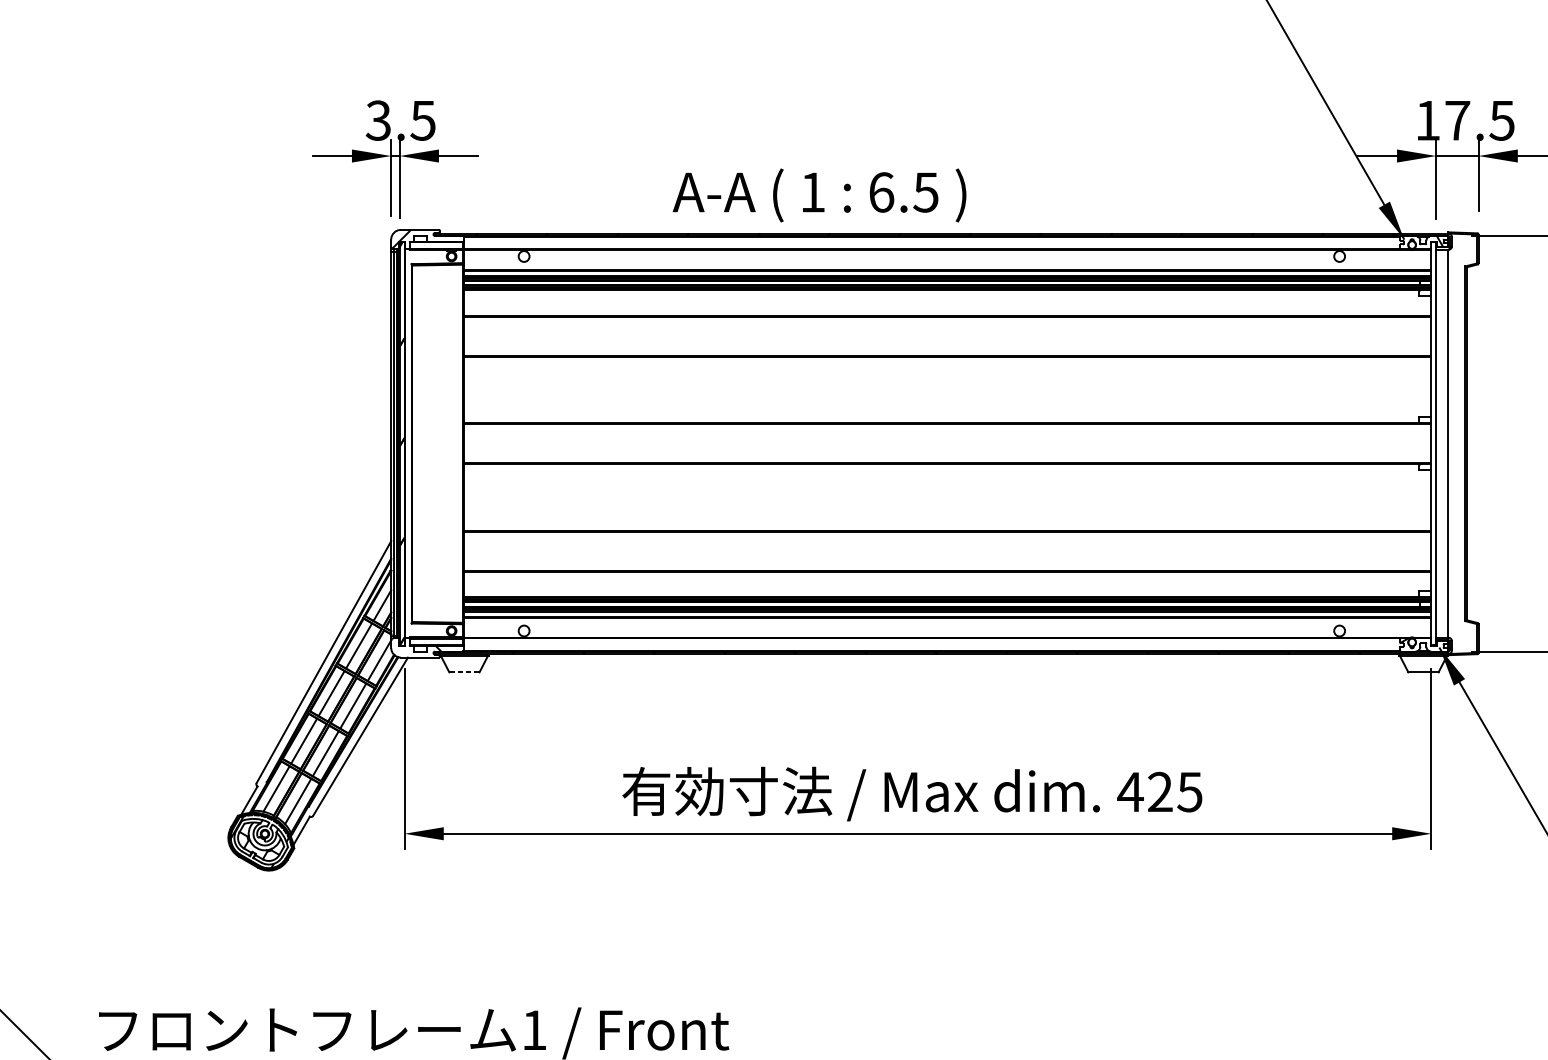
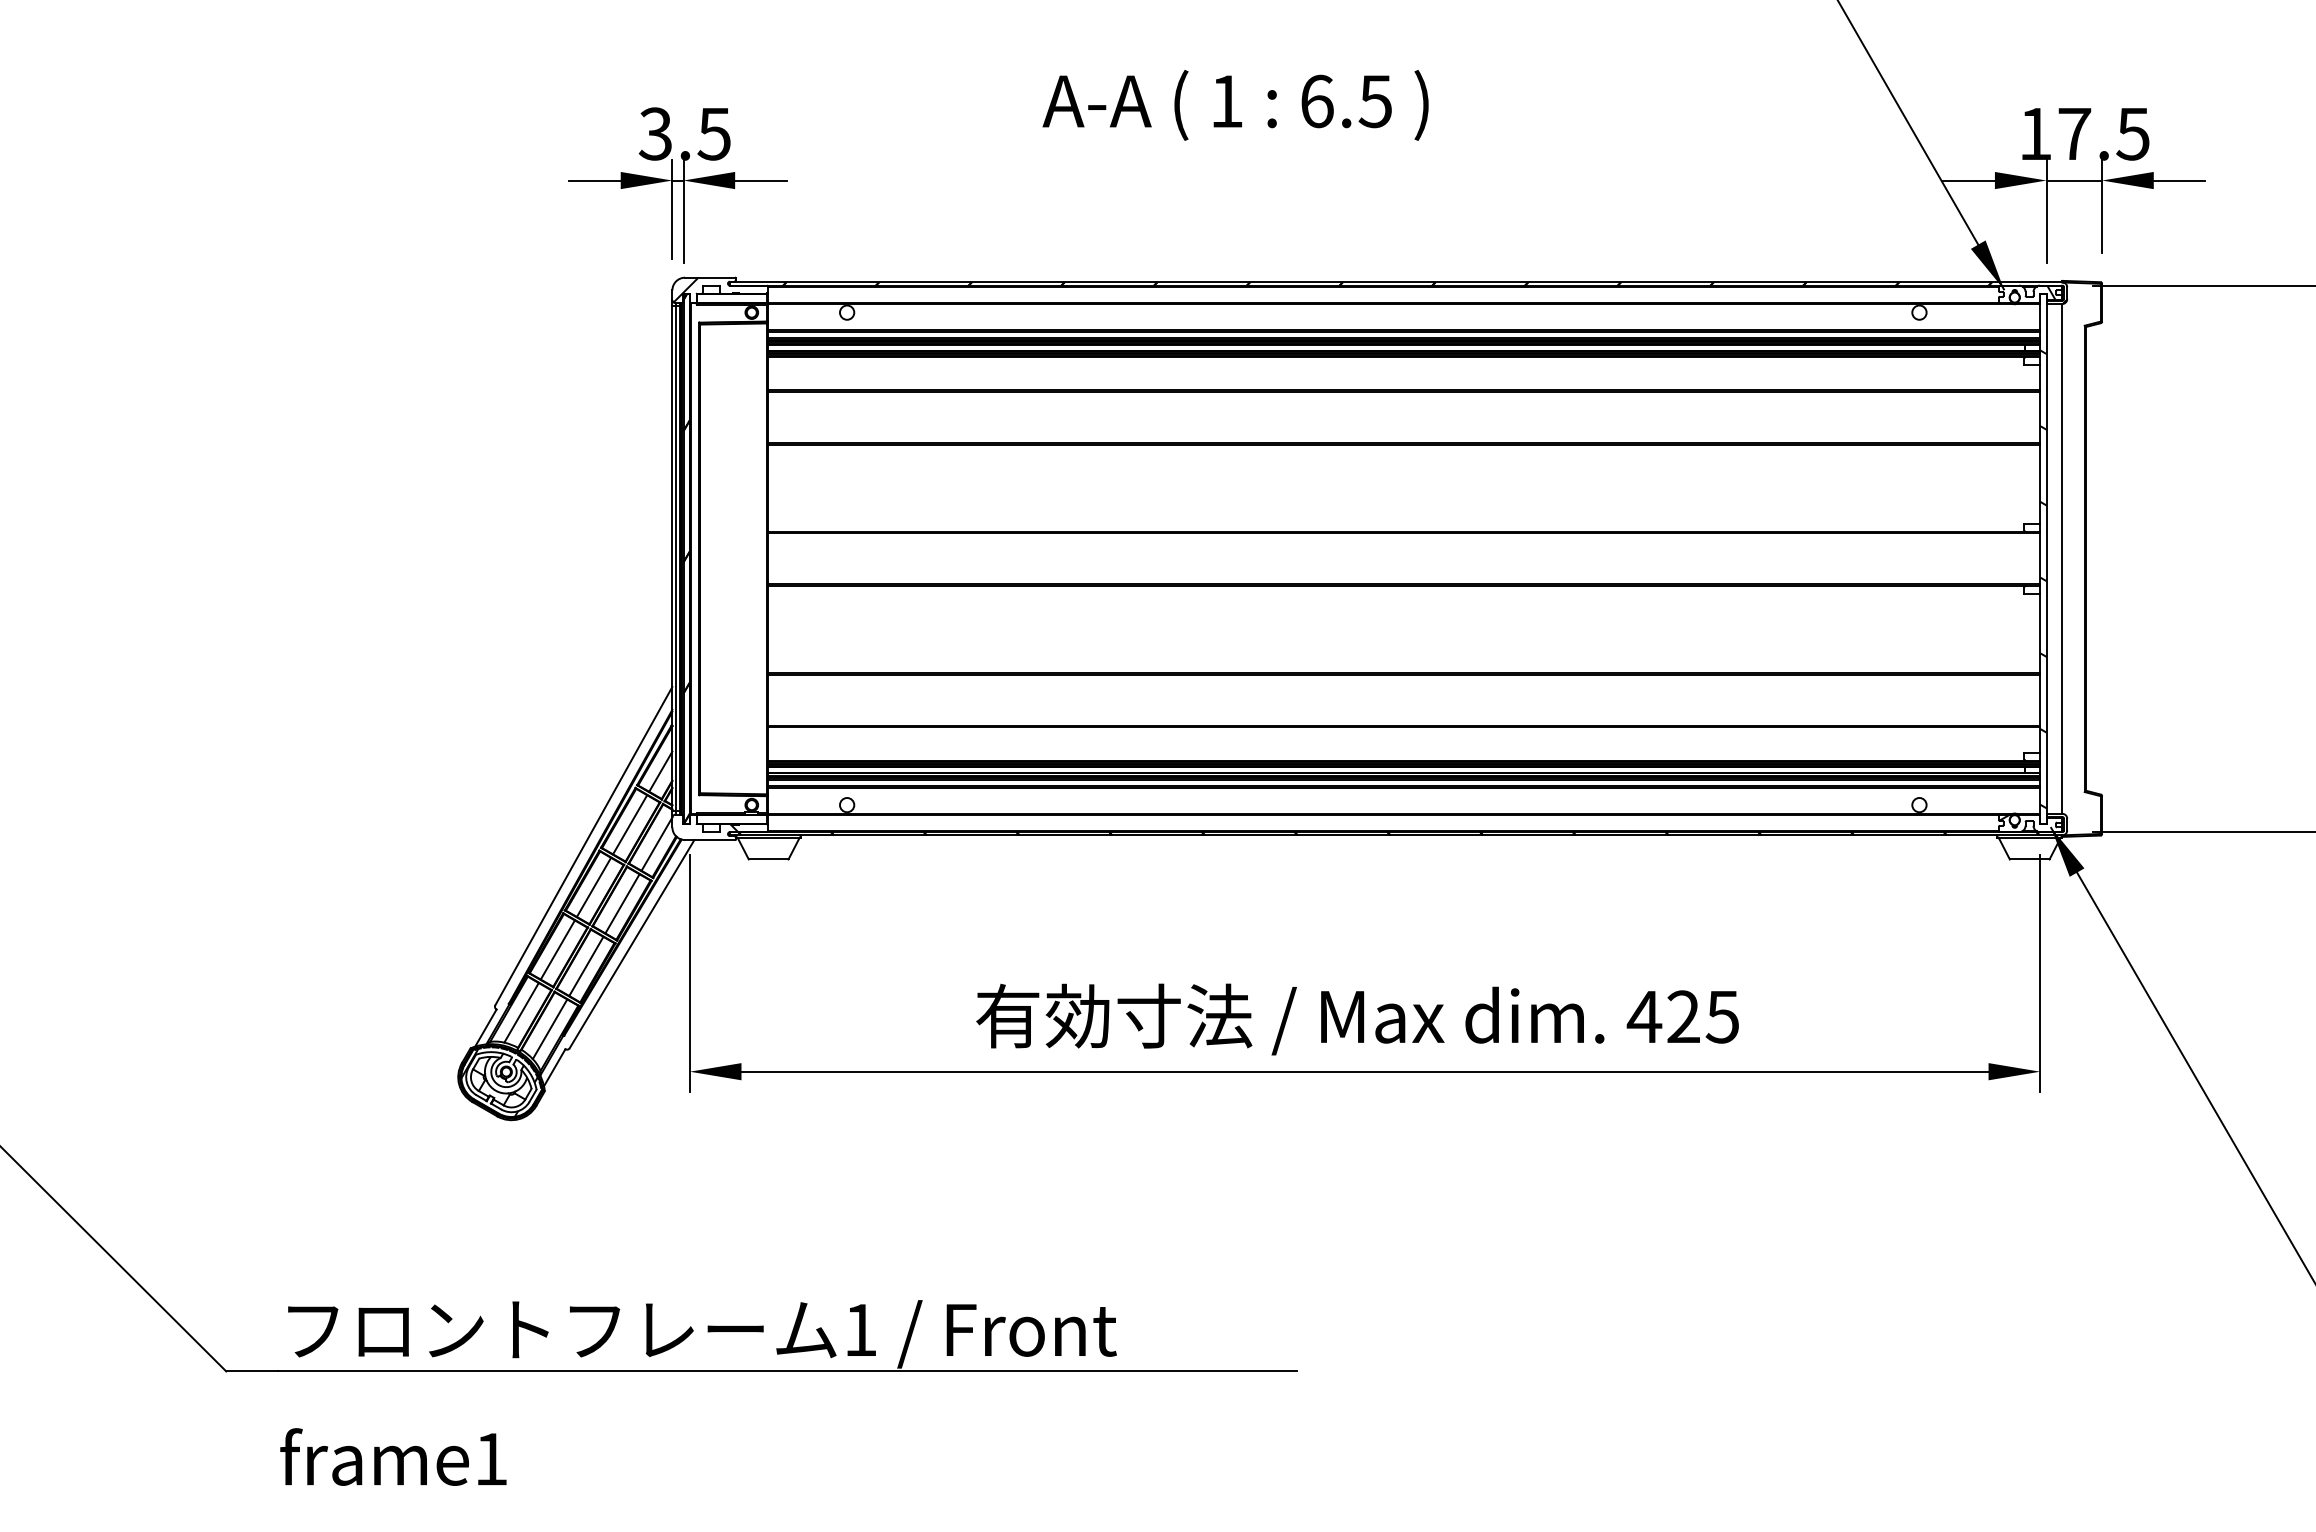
text: (819, 195) -> (1235, 105), moved
hatch: (1433, 459) -> (2043, 579), added
line: (464, 672) -> (768, 859), dashed -> solid

